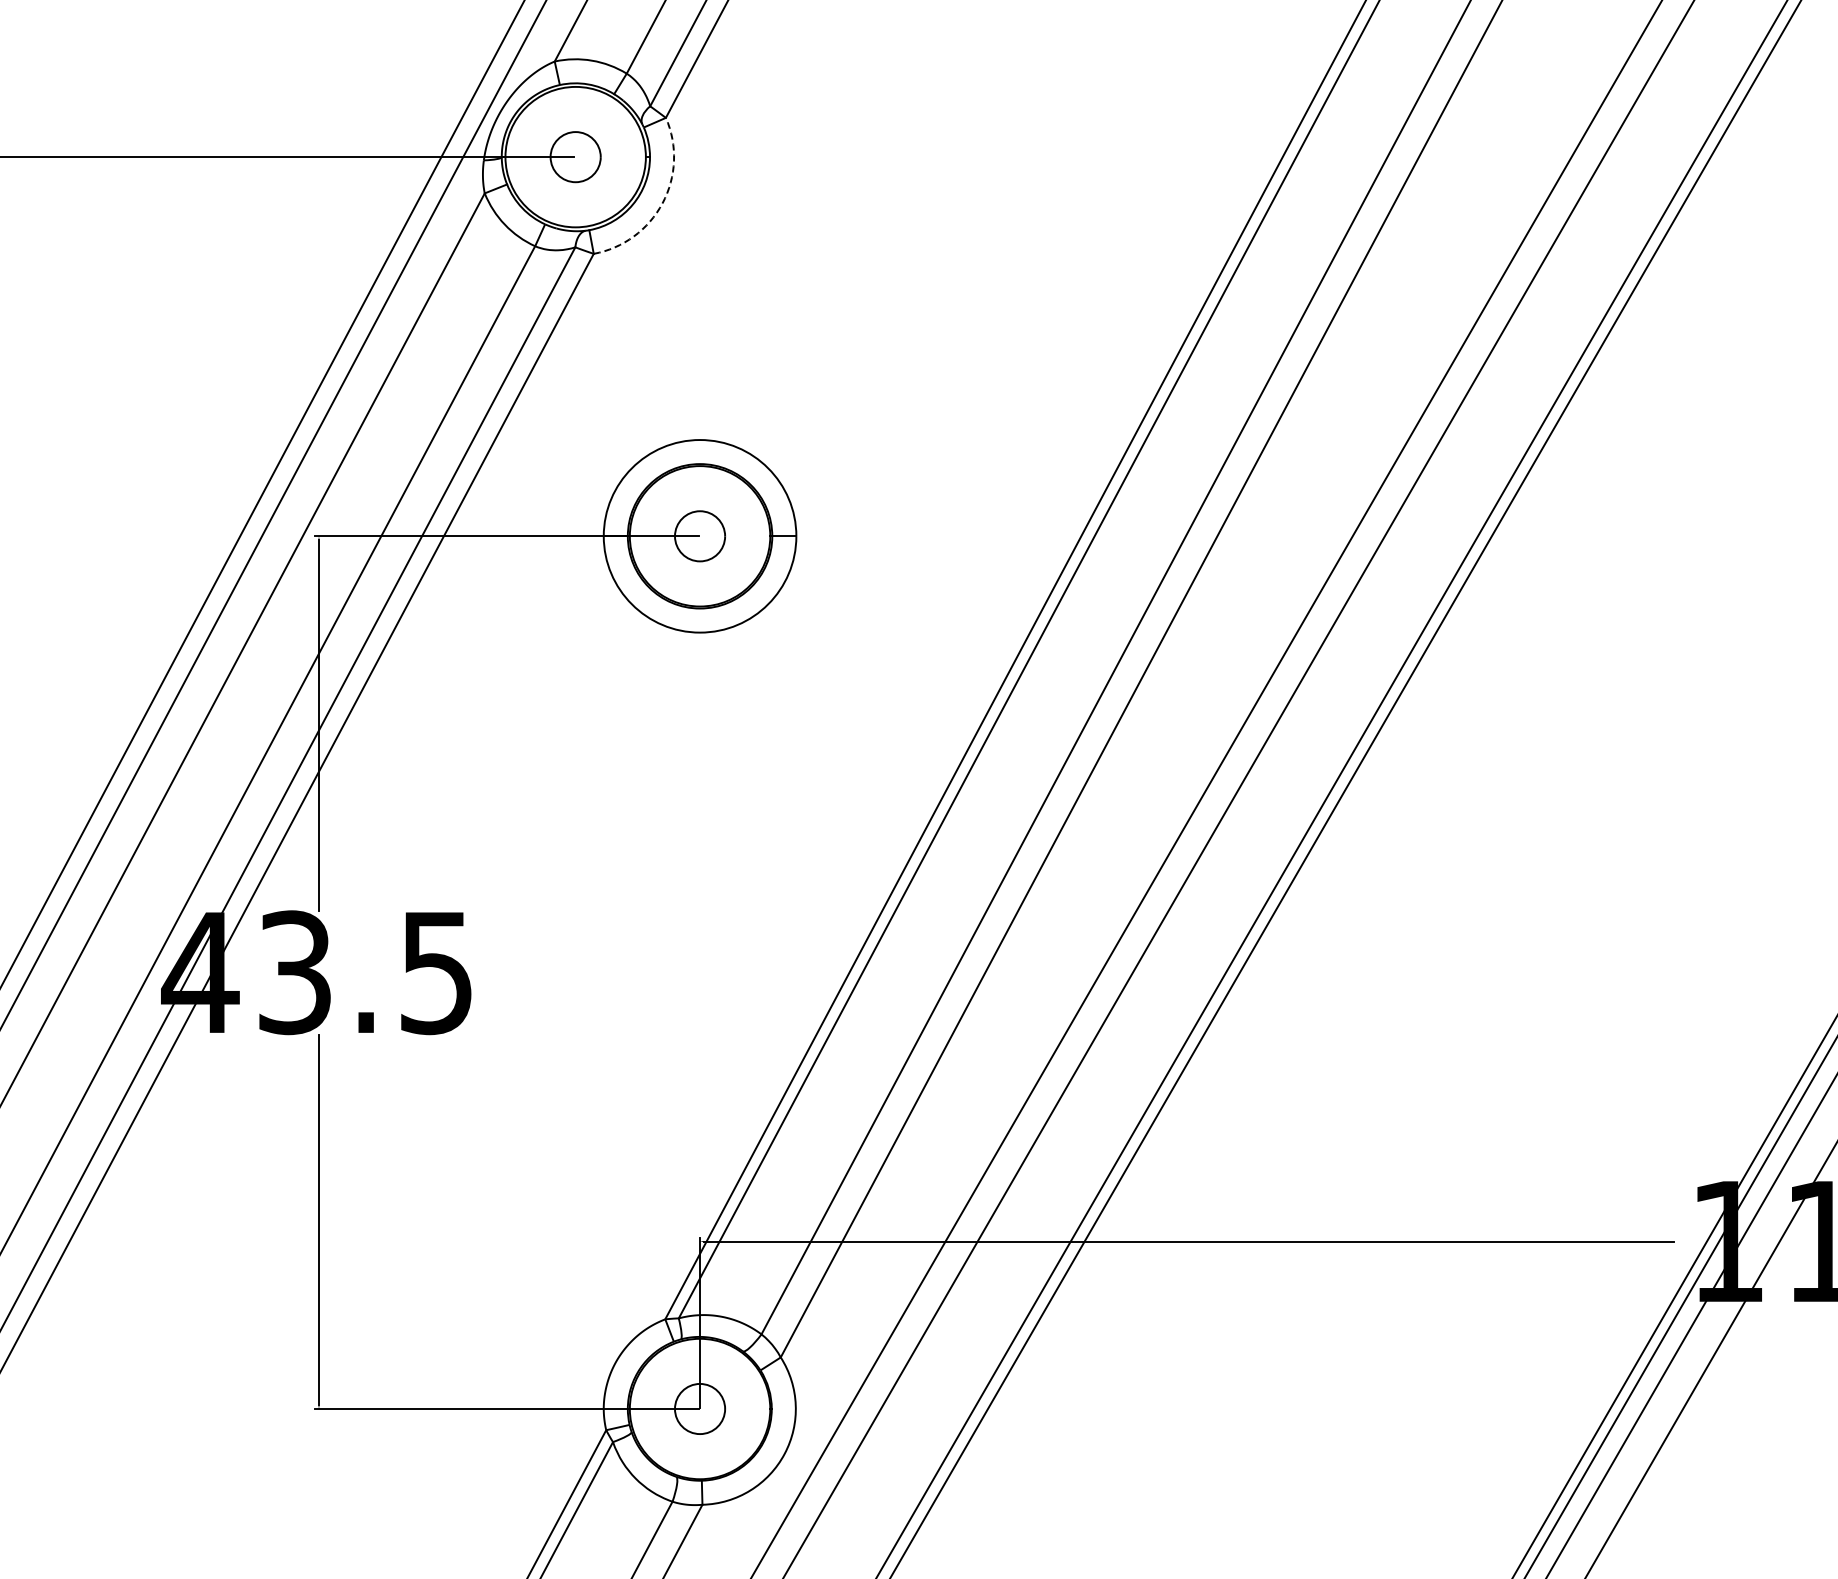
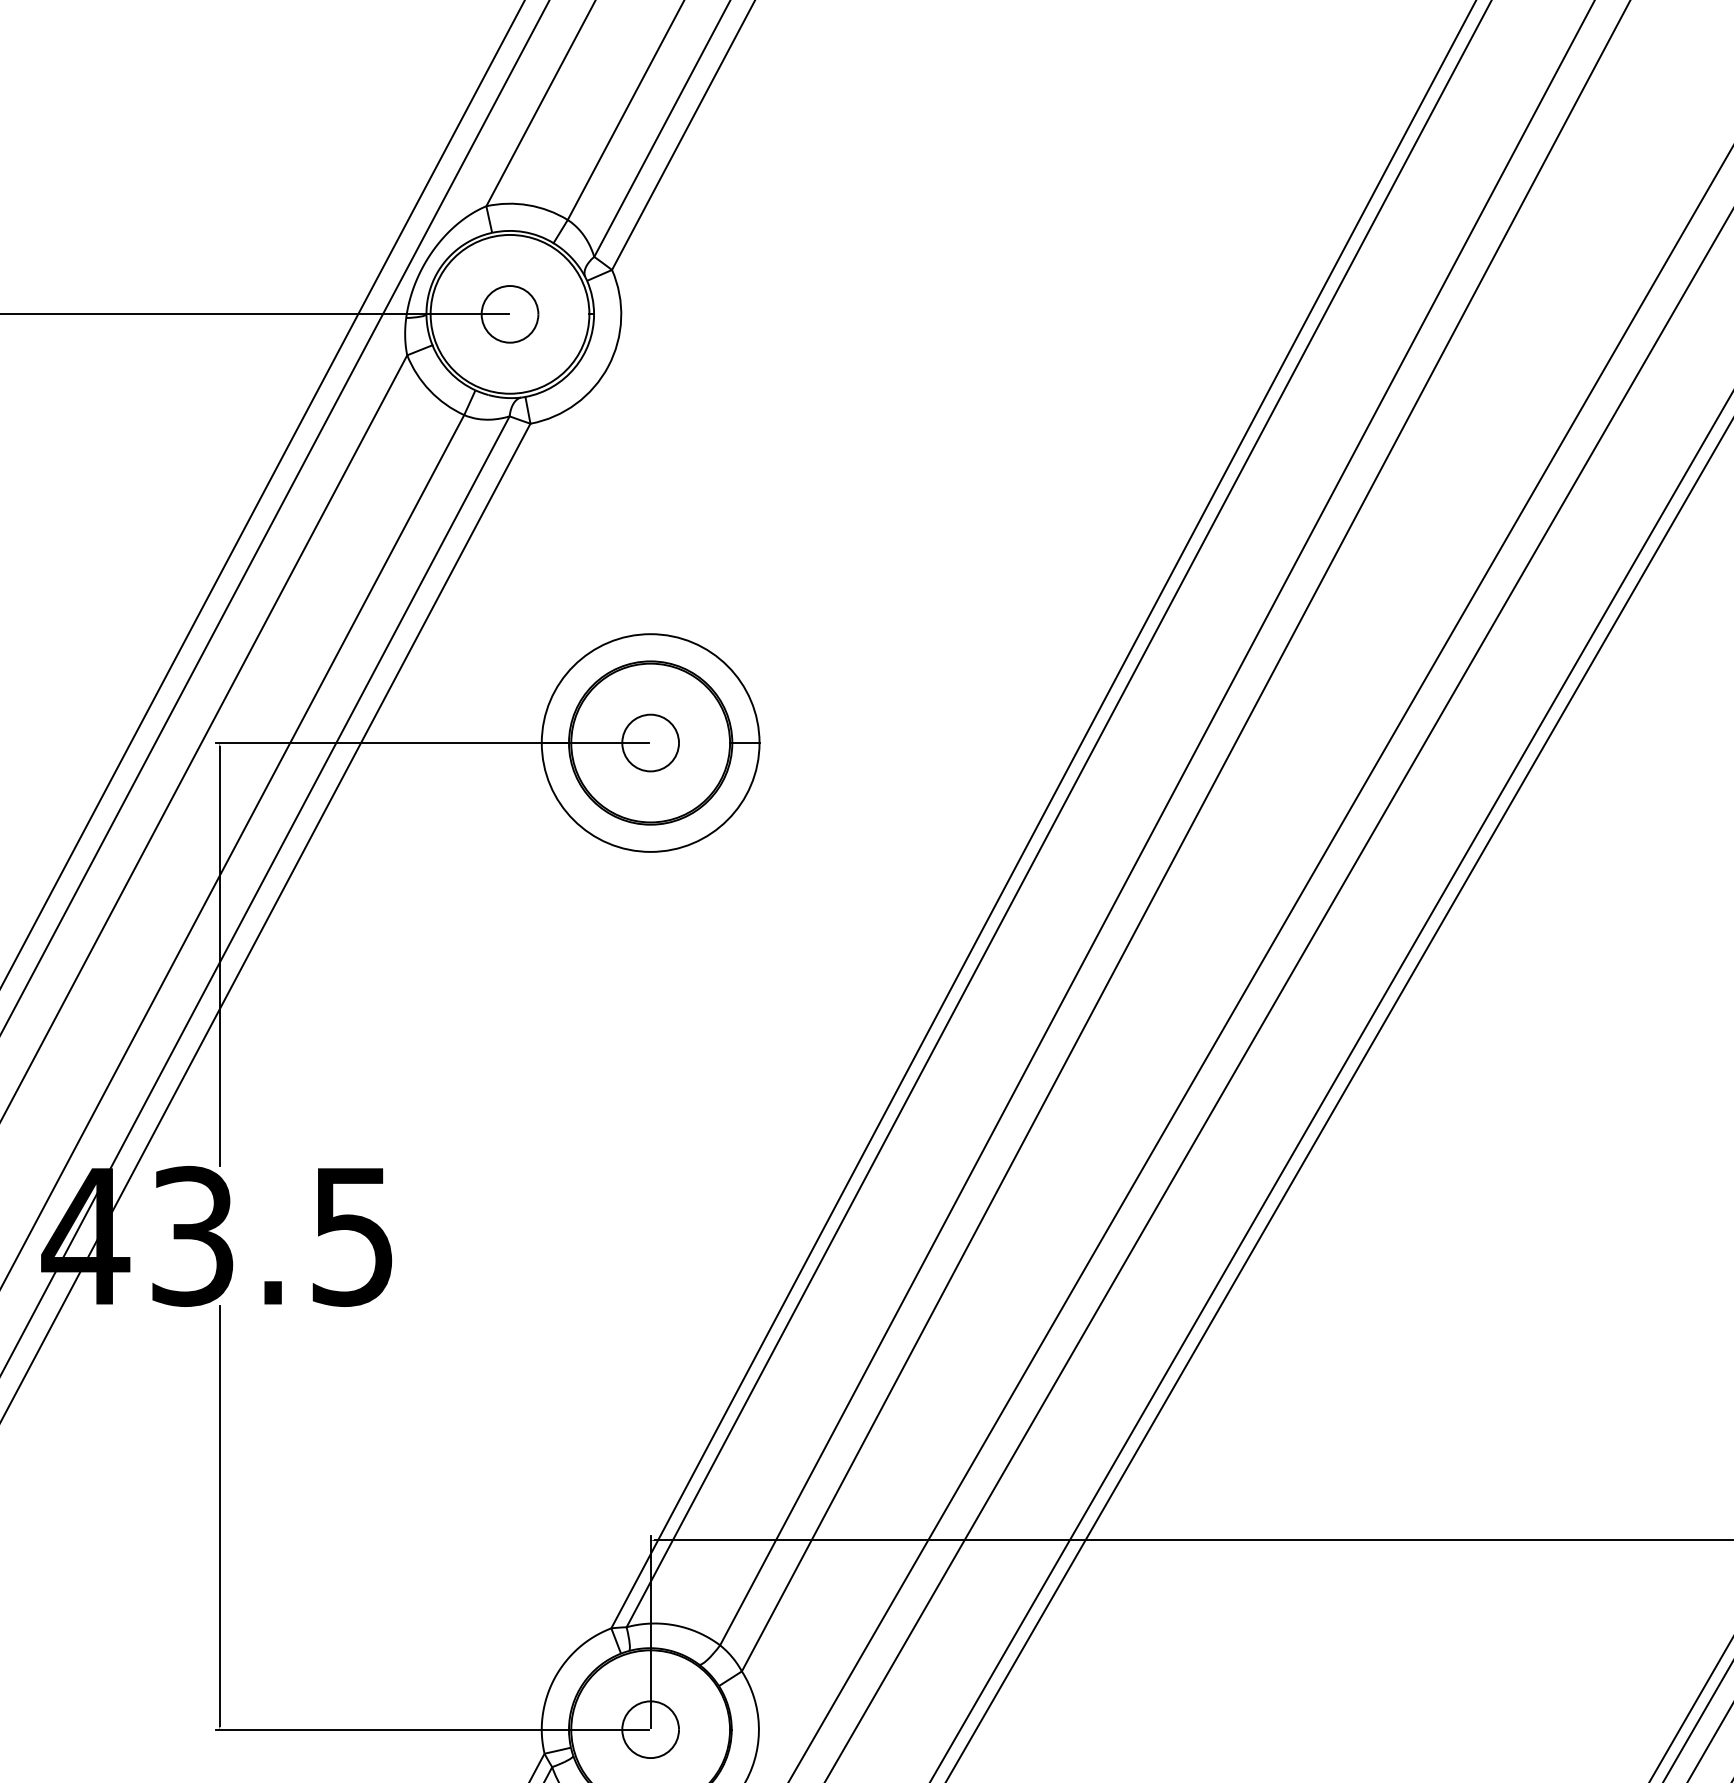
arc: (662, 203) -> (608, 366), dashed -> solid

